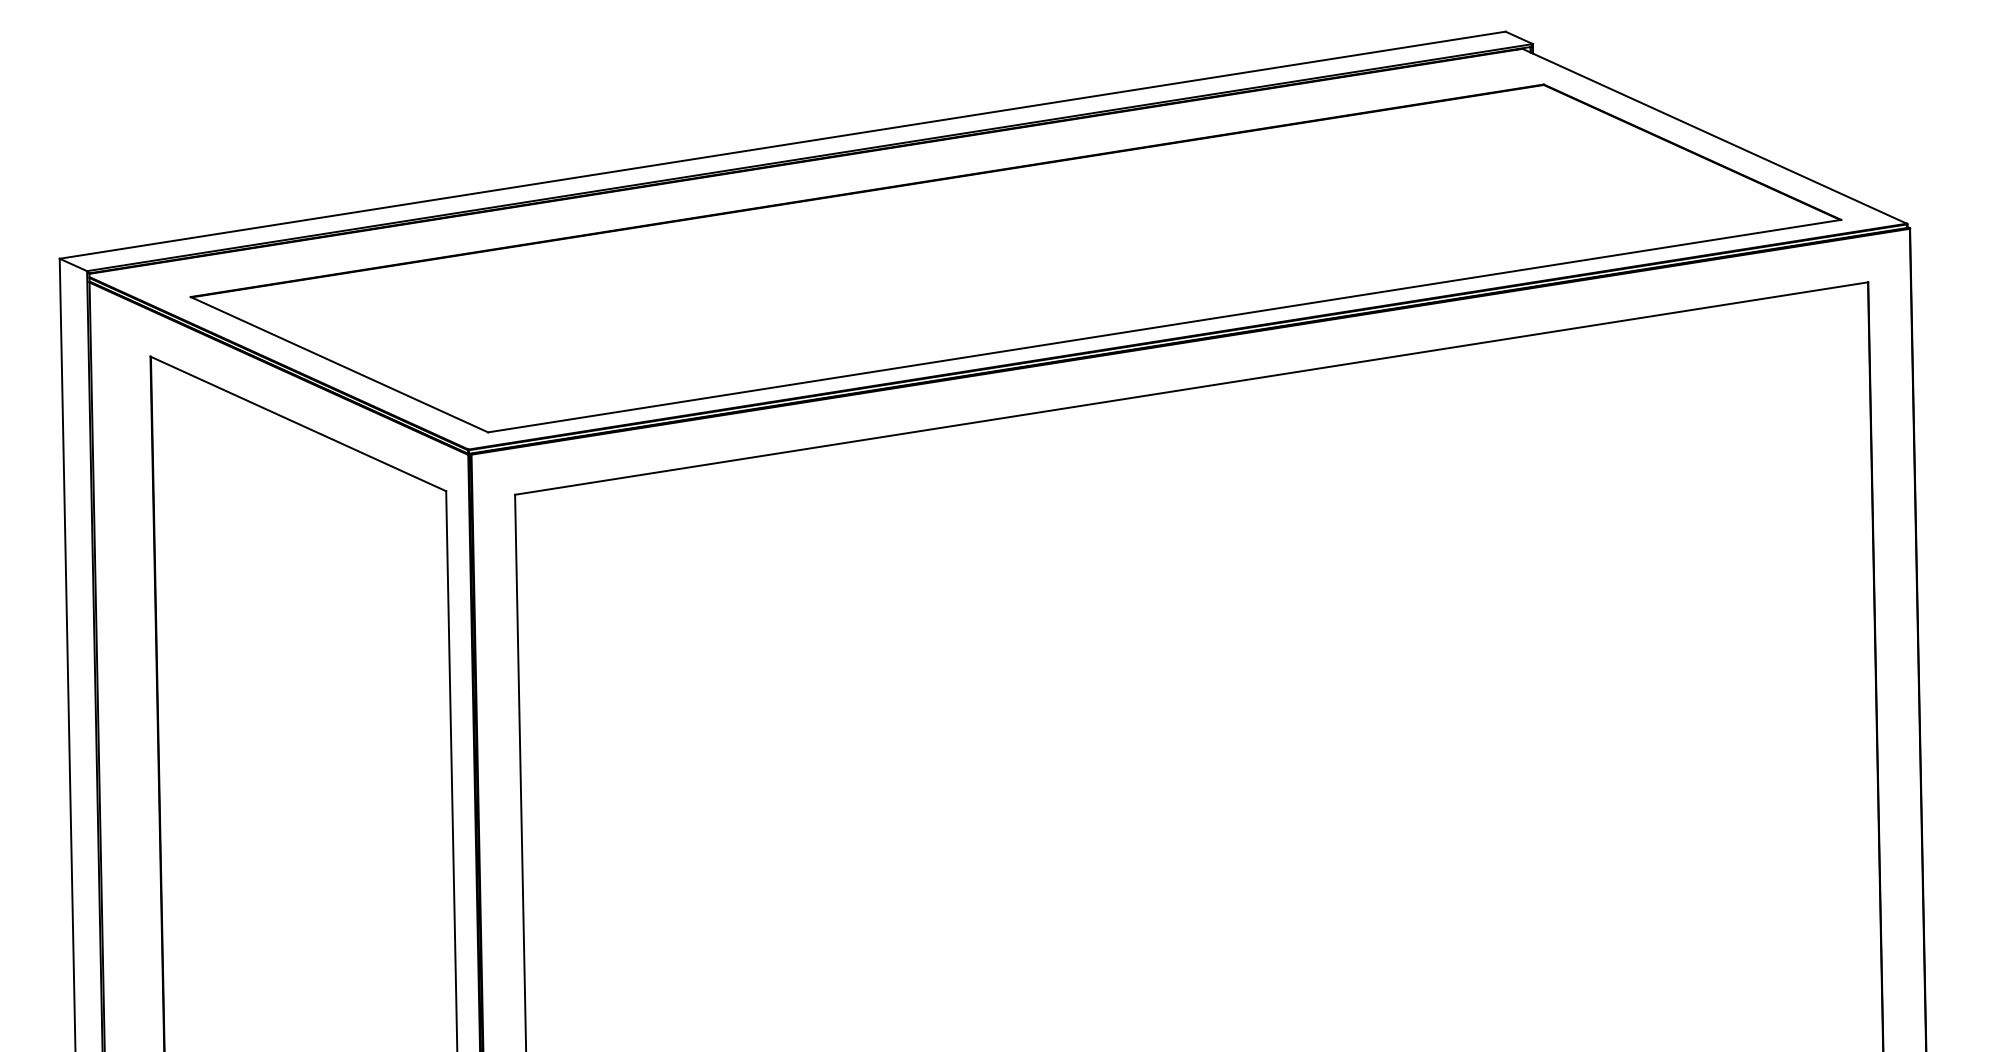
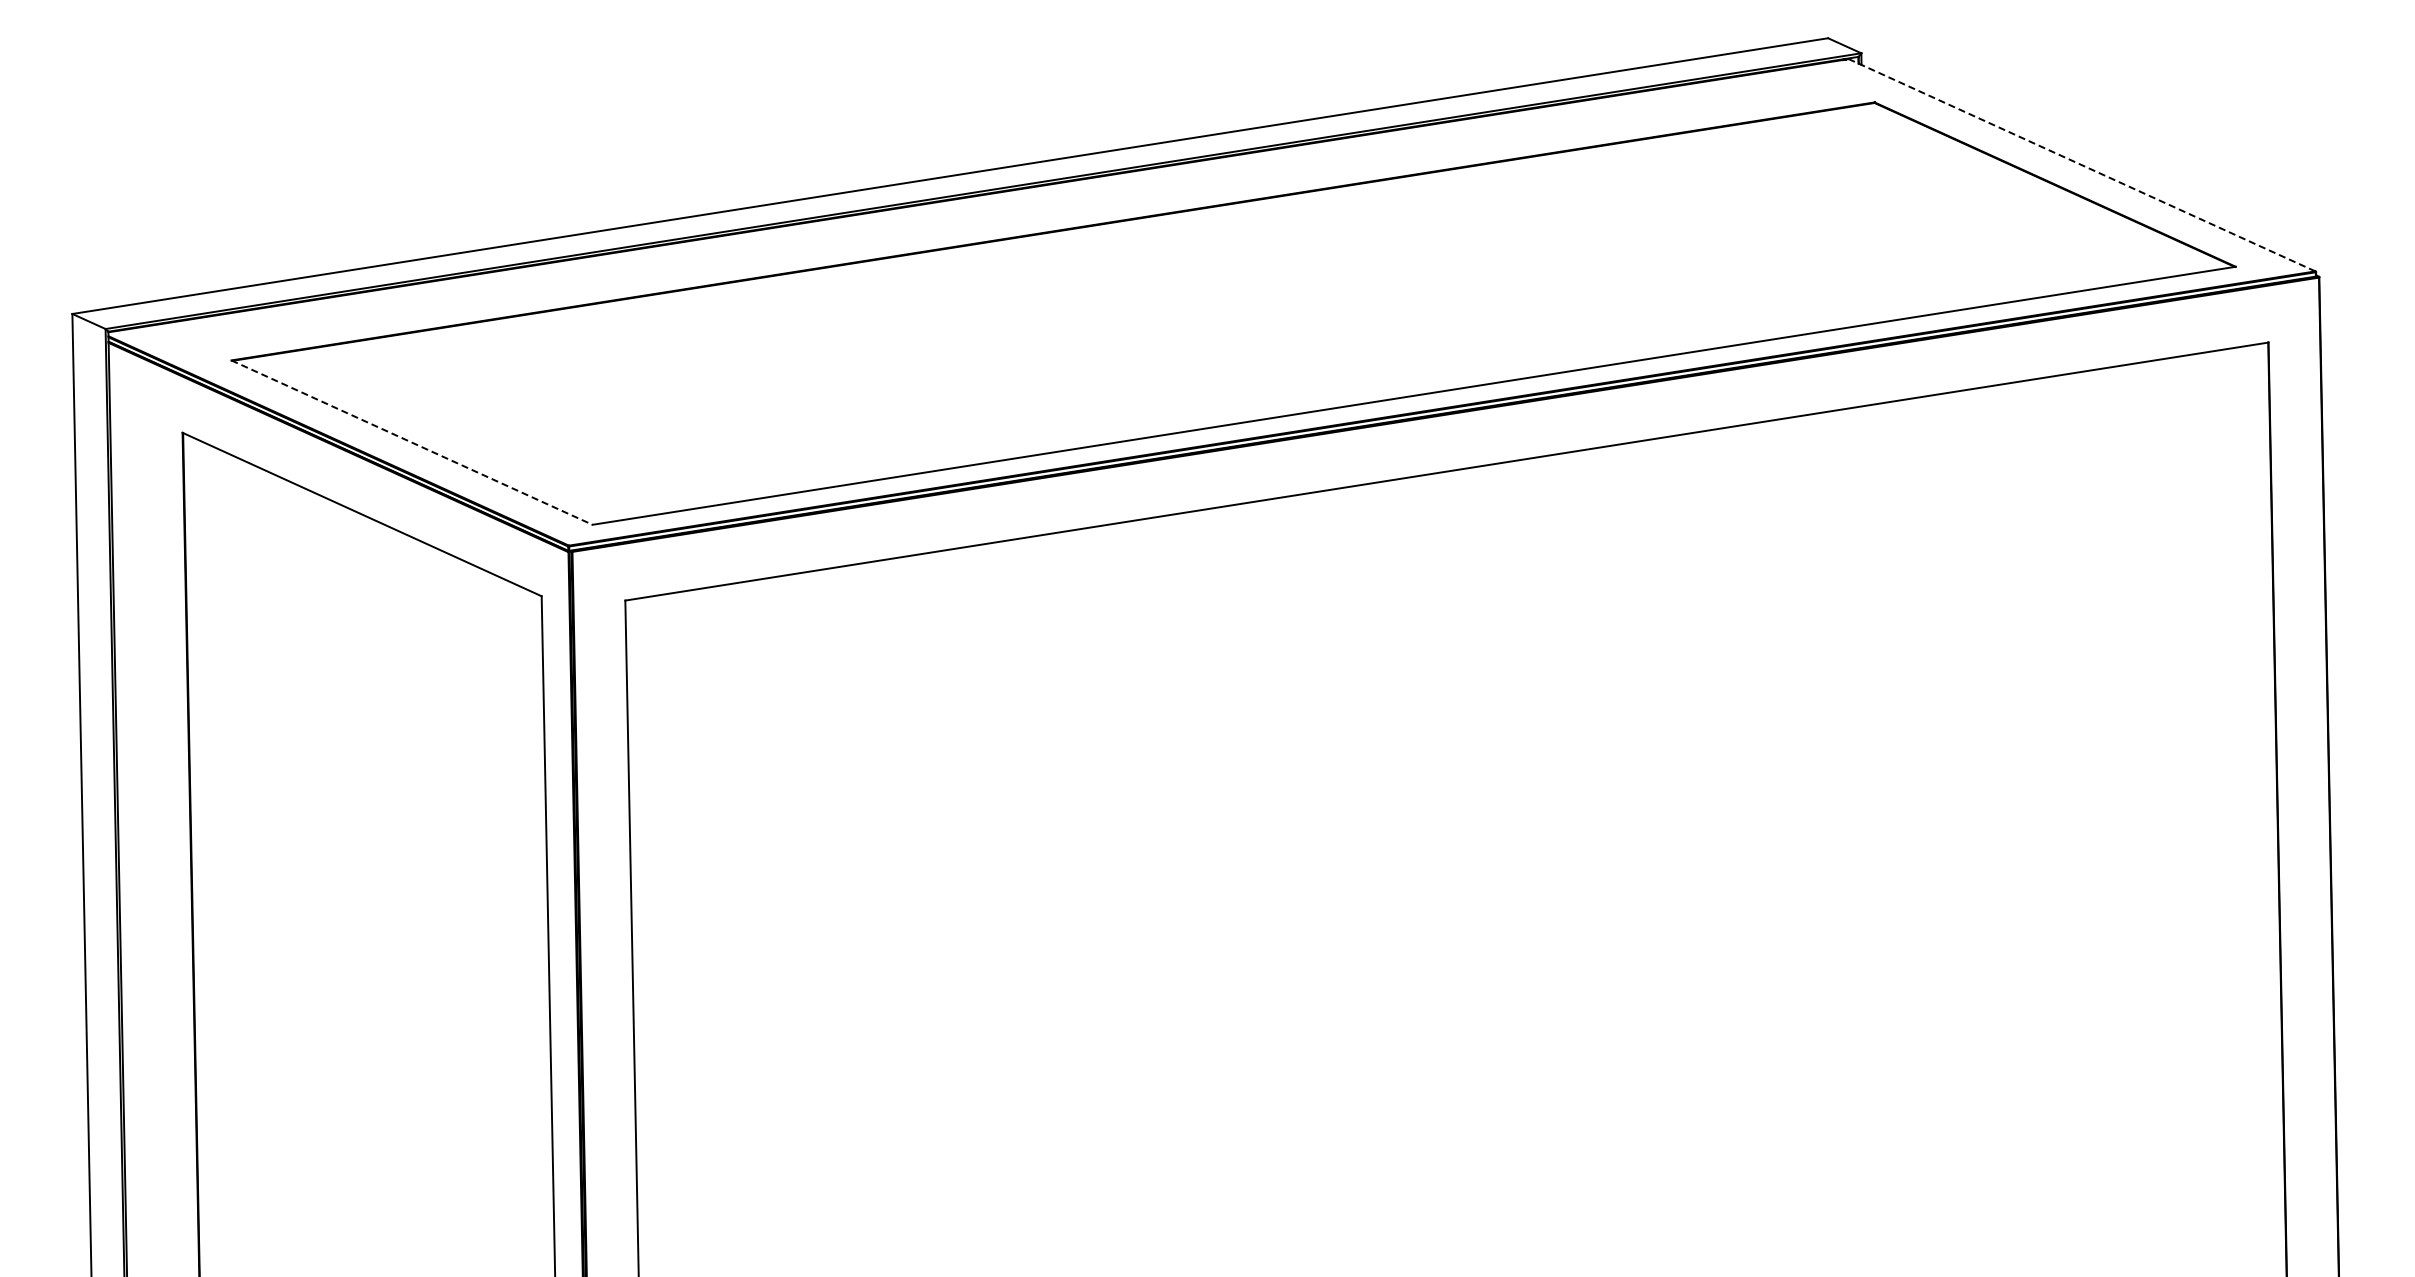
line: (1714, 136) -> (2081, 165), solid -> dashed
line: (339, 364) -> (412, 442), solid -> dashed

